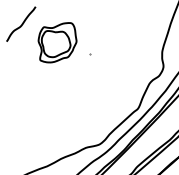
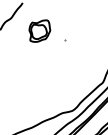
part: (57, 42) -> (39, 30), size x0.7

